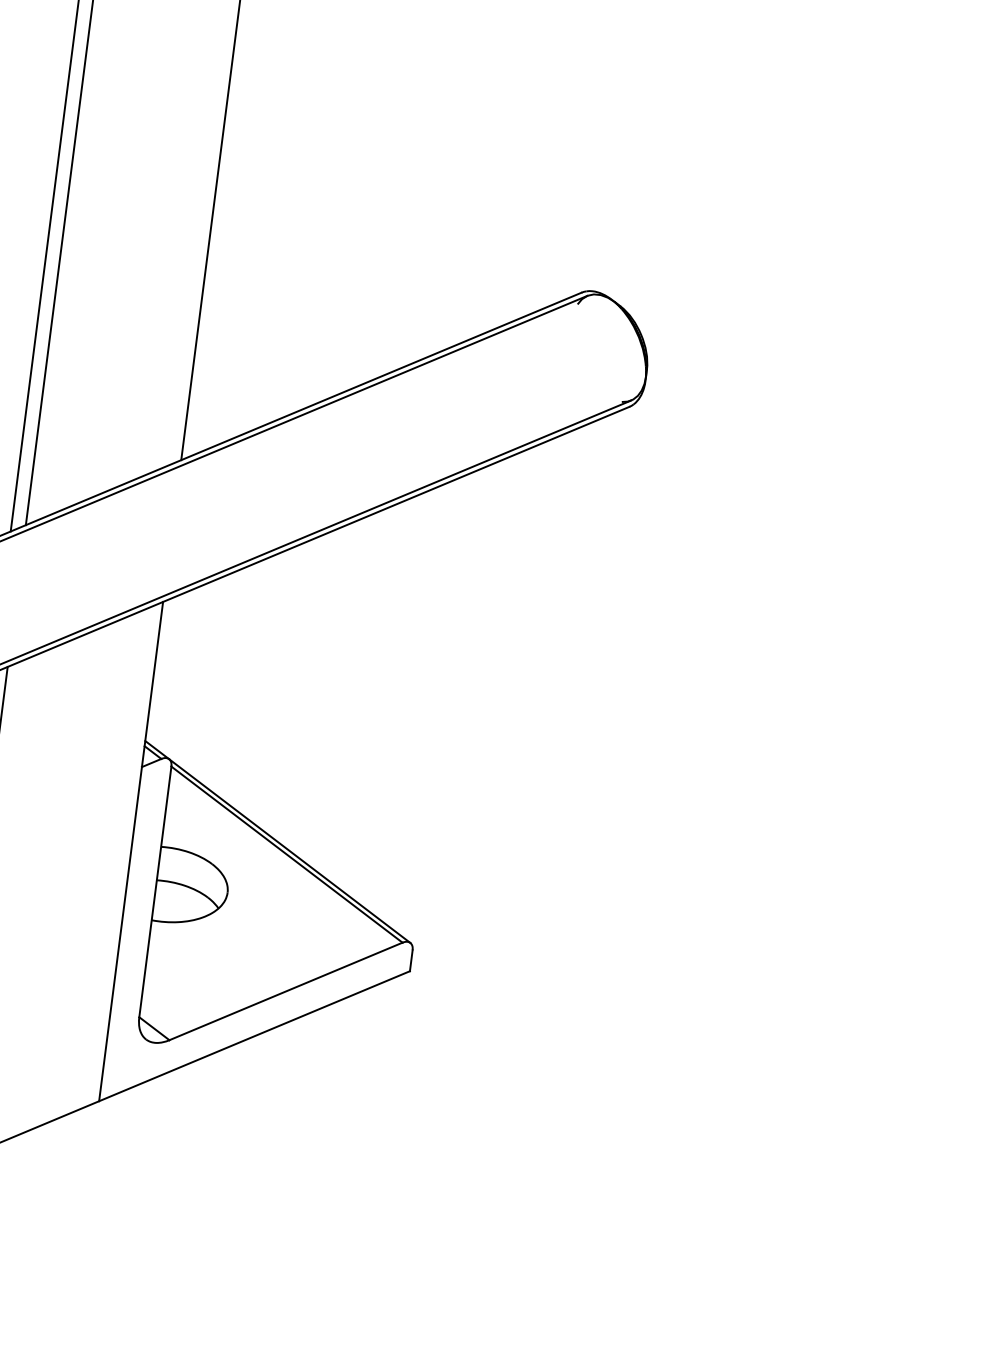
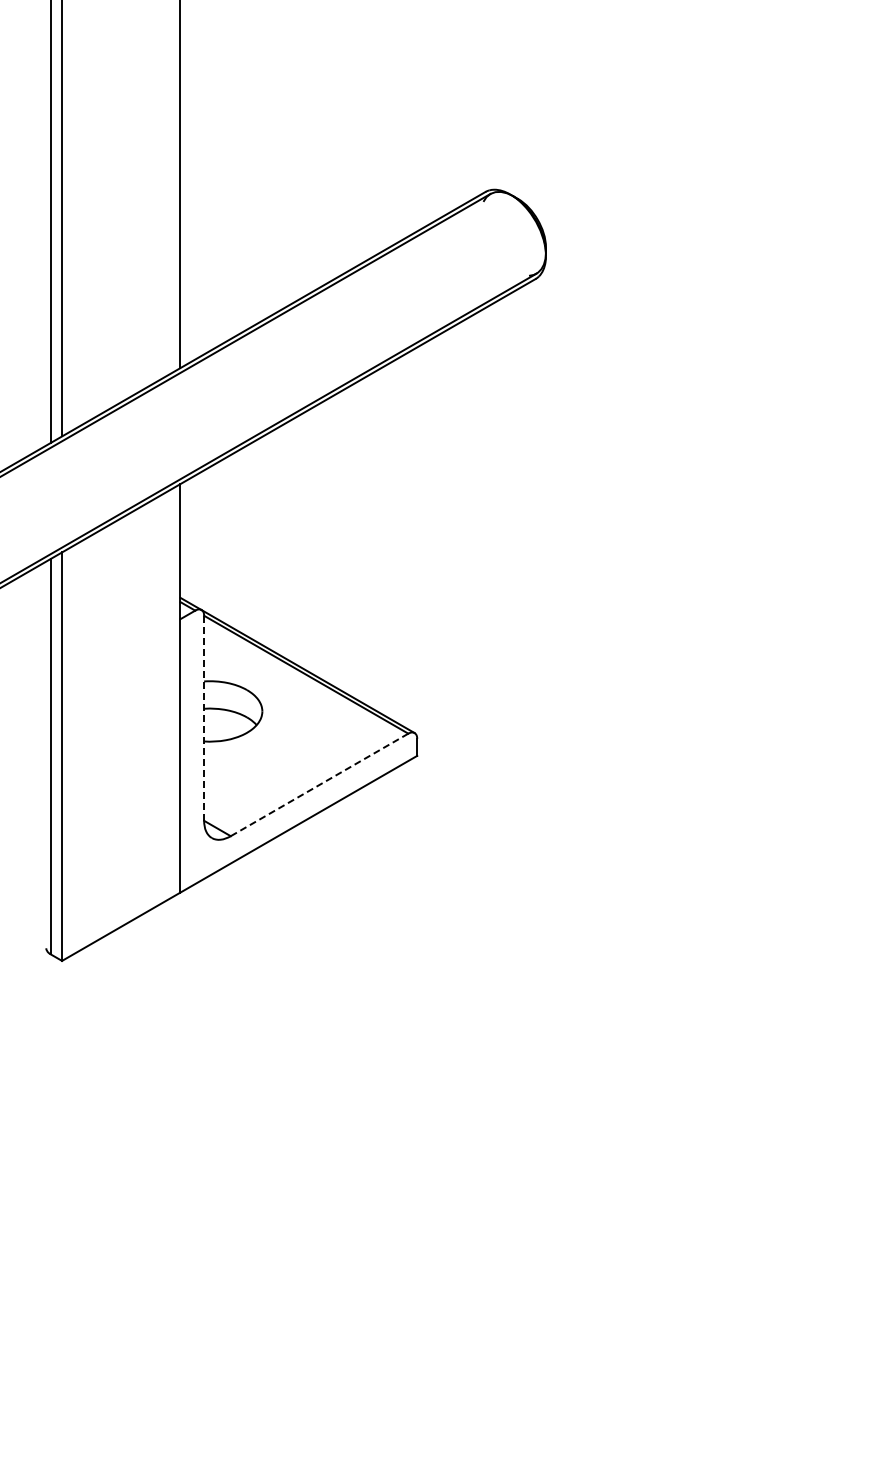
line: (155, 892) -> (204, 718), solid -> dashed
line: (286, 990) -> (319, 784), solid -> dashed

